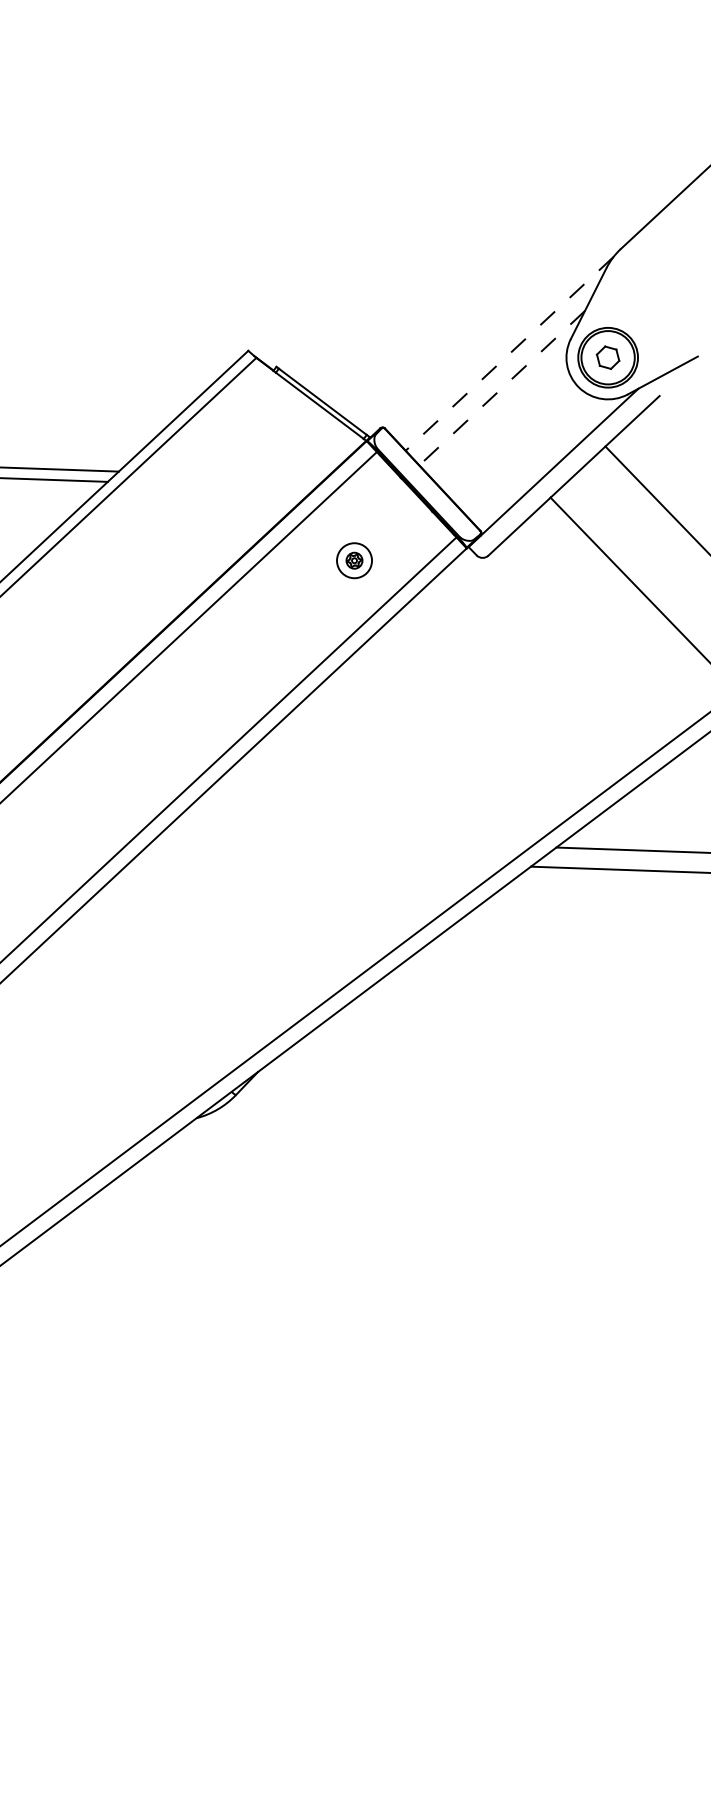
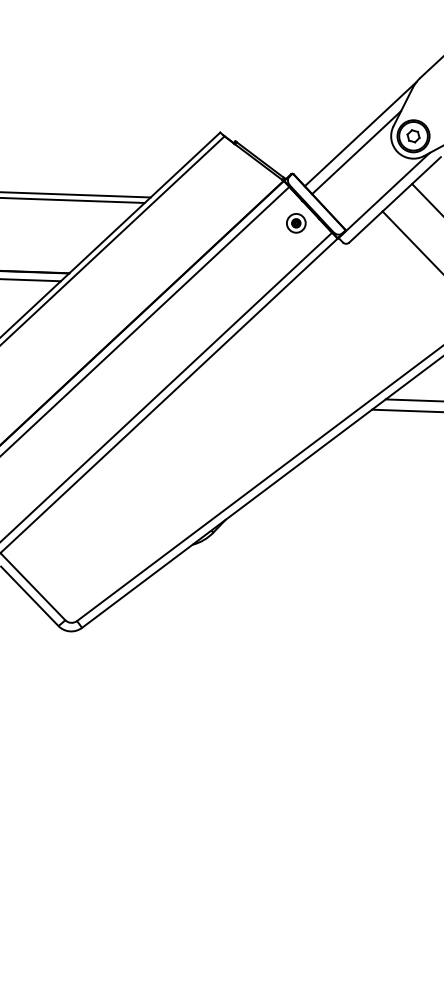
line: (509, 354) -> (360, 134), dashed -> solid
line: (501, 387) -> (356, 152), dashed -> solid
part: (354, 561) -> (296, 223), moved

